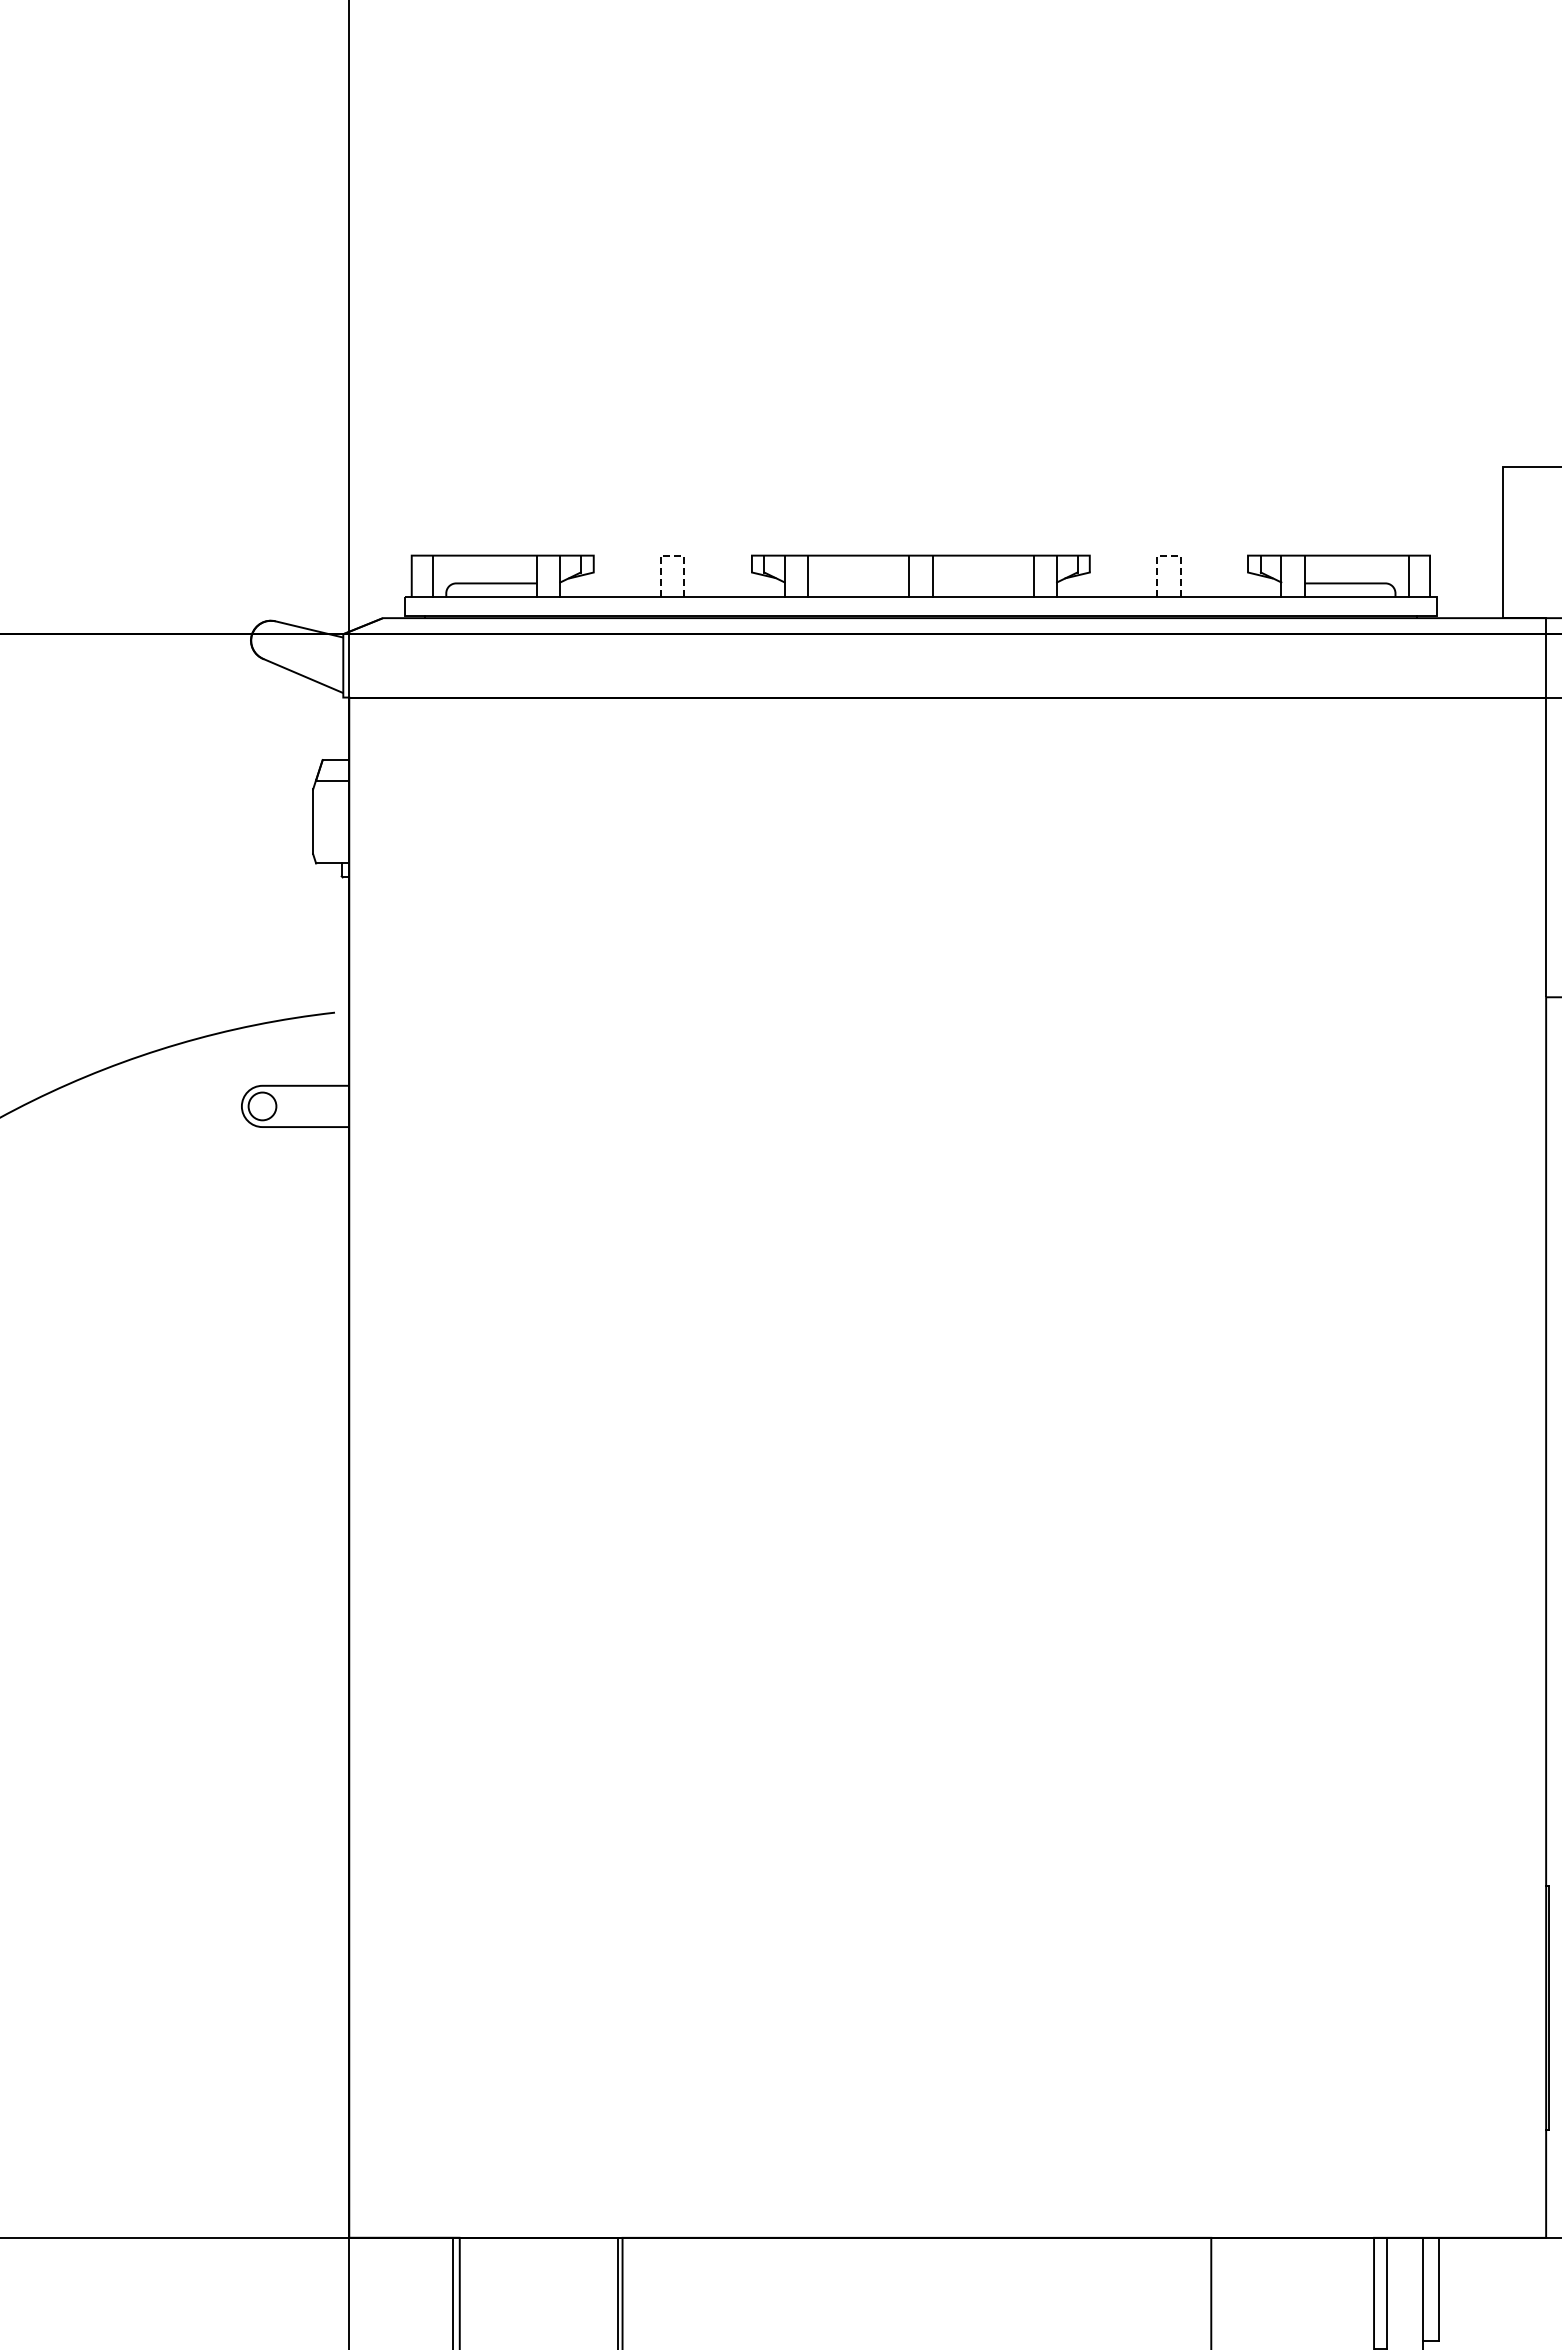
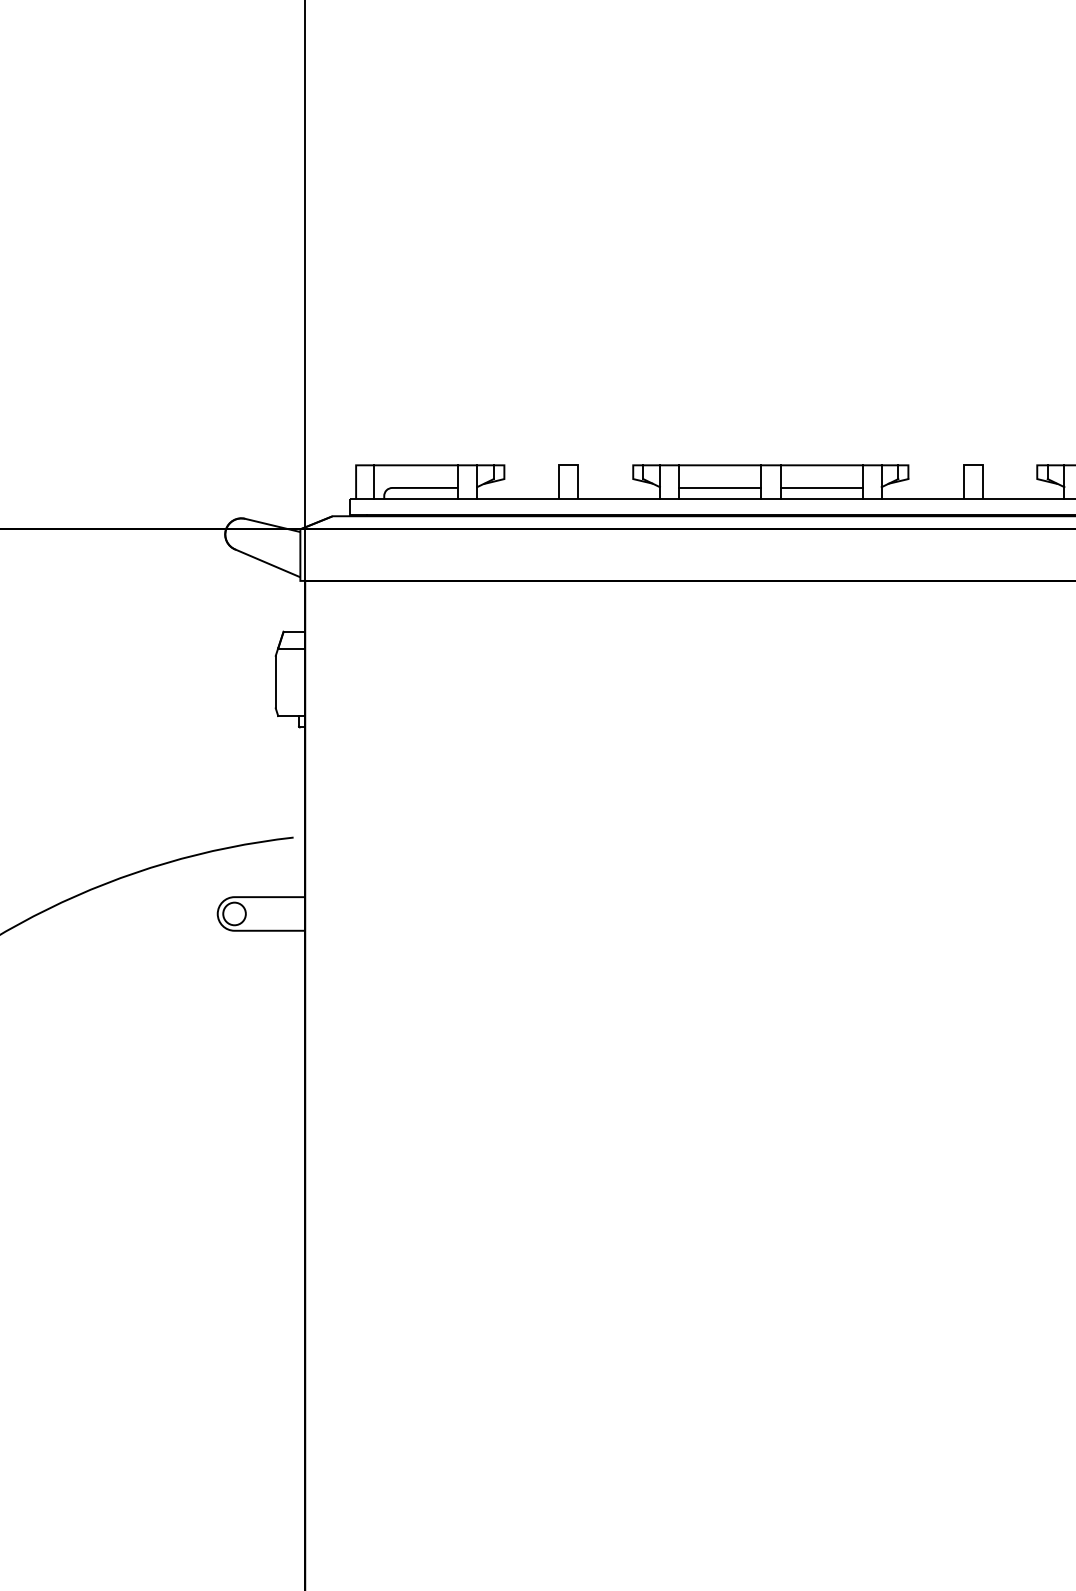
line: (672, 555) -> (568, 465), dashed -> solid
line: (1169, 555) -> (973, 465), dashed -> solid
line: (858, 583) -> (720, 488), added
line: (982, 583) -> (820, 488), added

